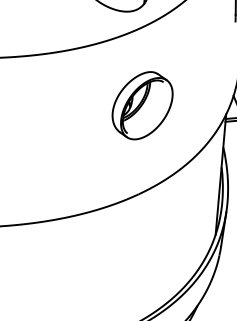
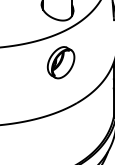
part: (141, 105) -> (60, 62), moved

